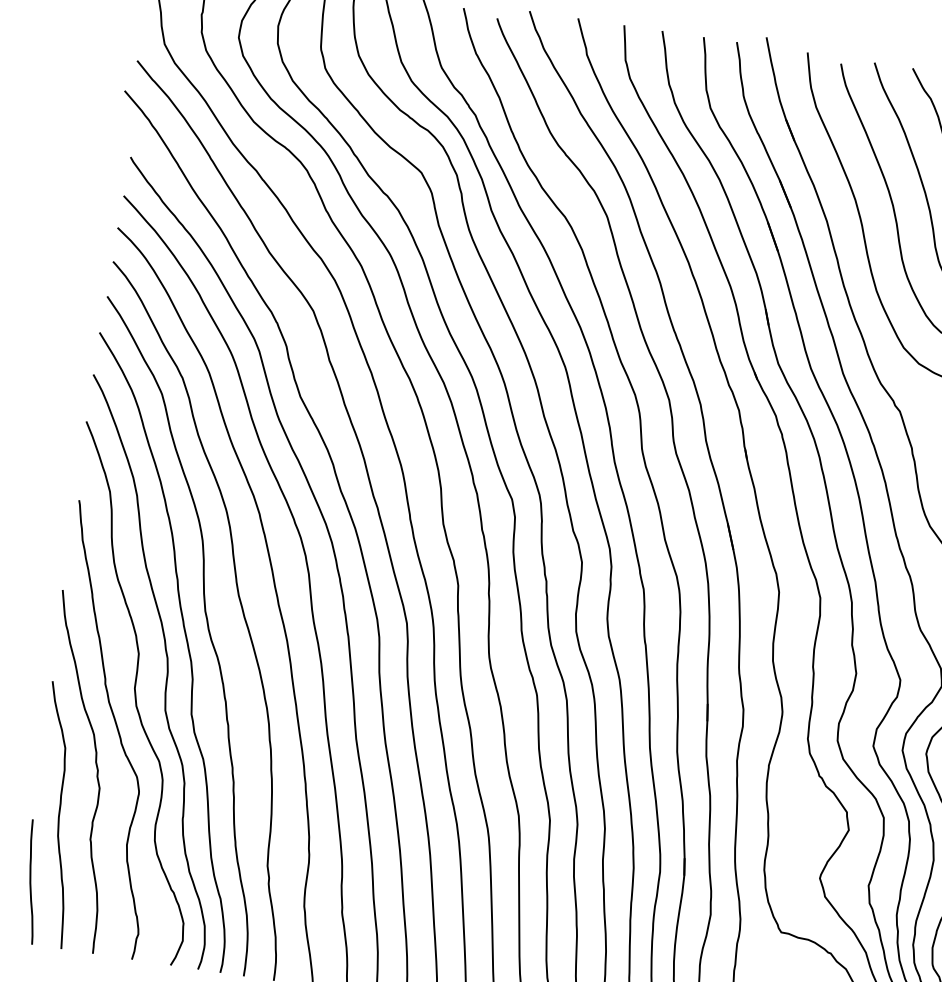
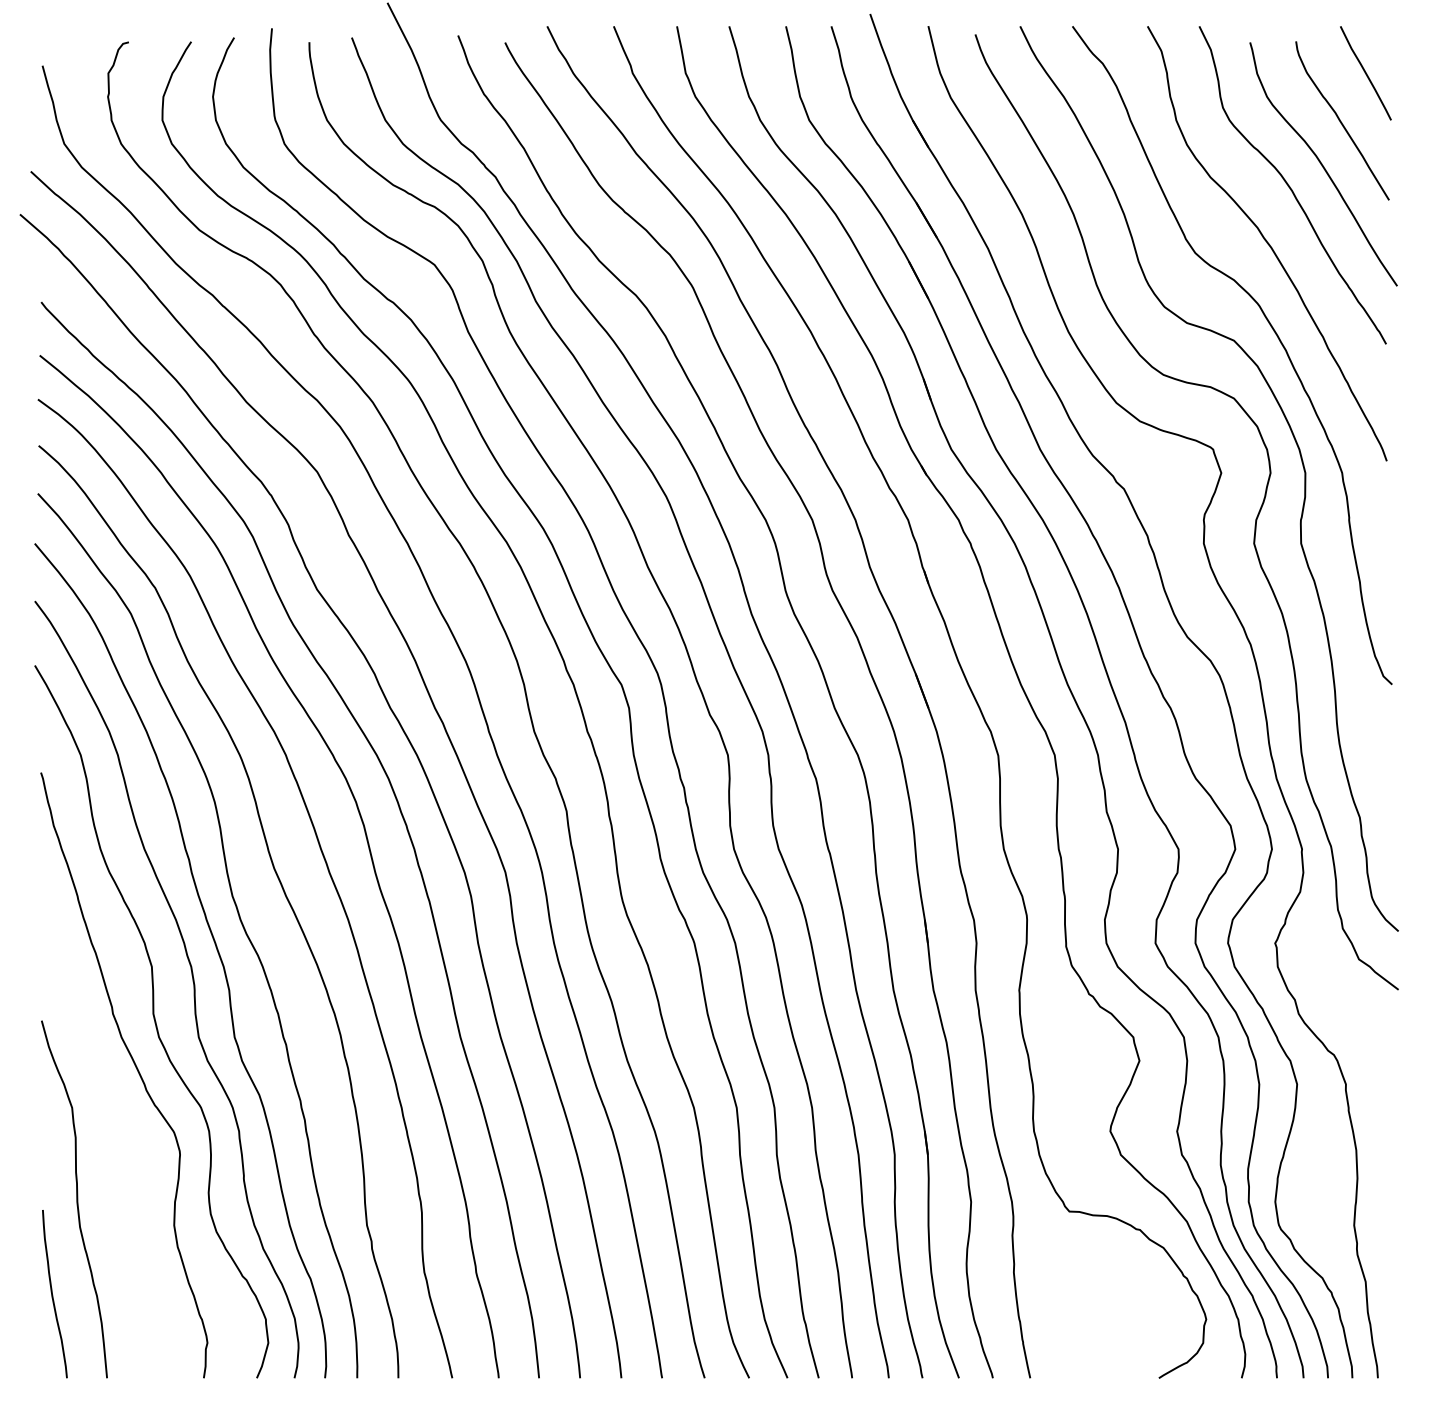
curve: (96, 767) -> (117, 1127), removed

